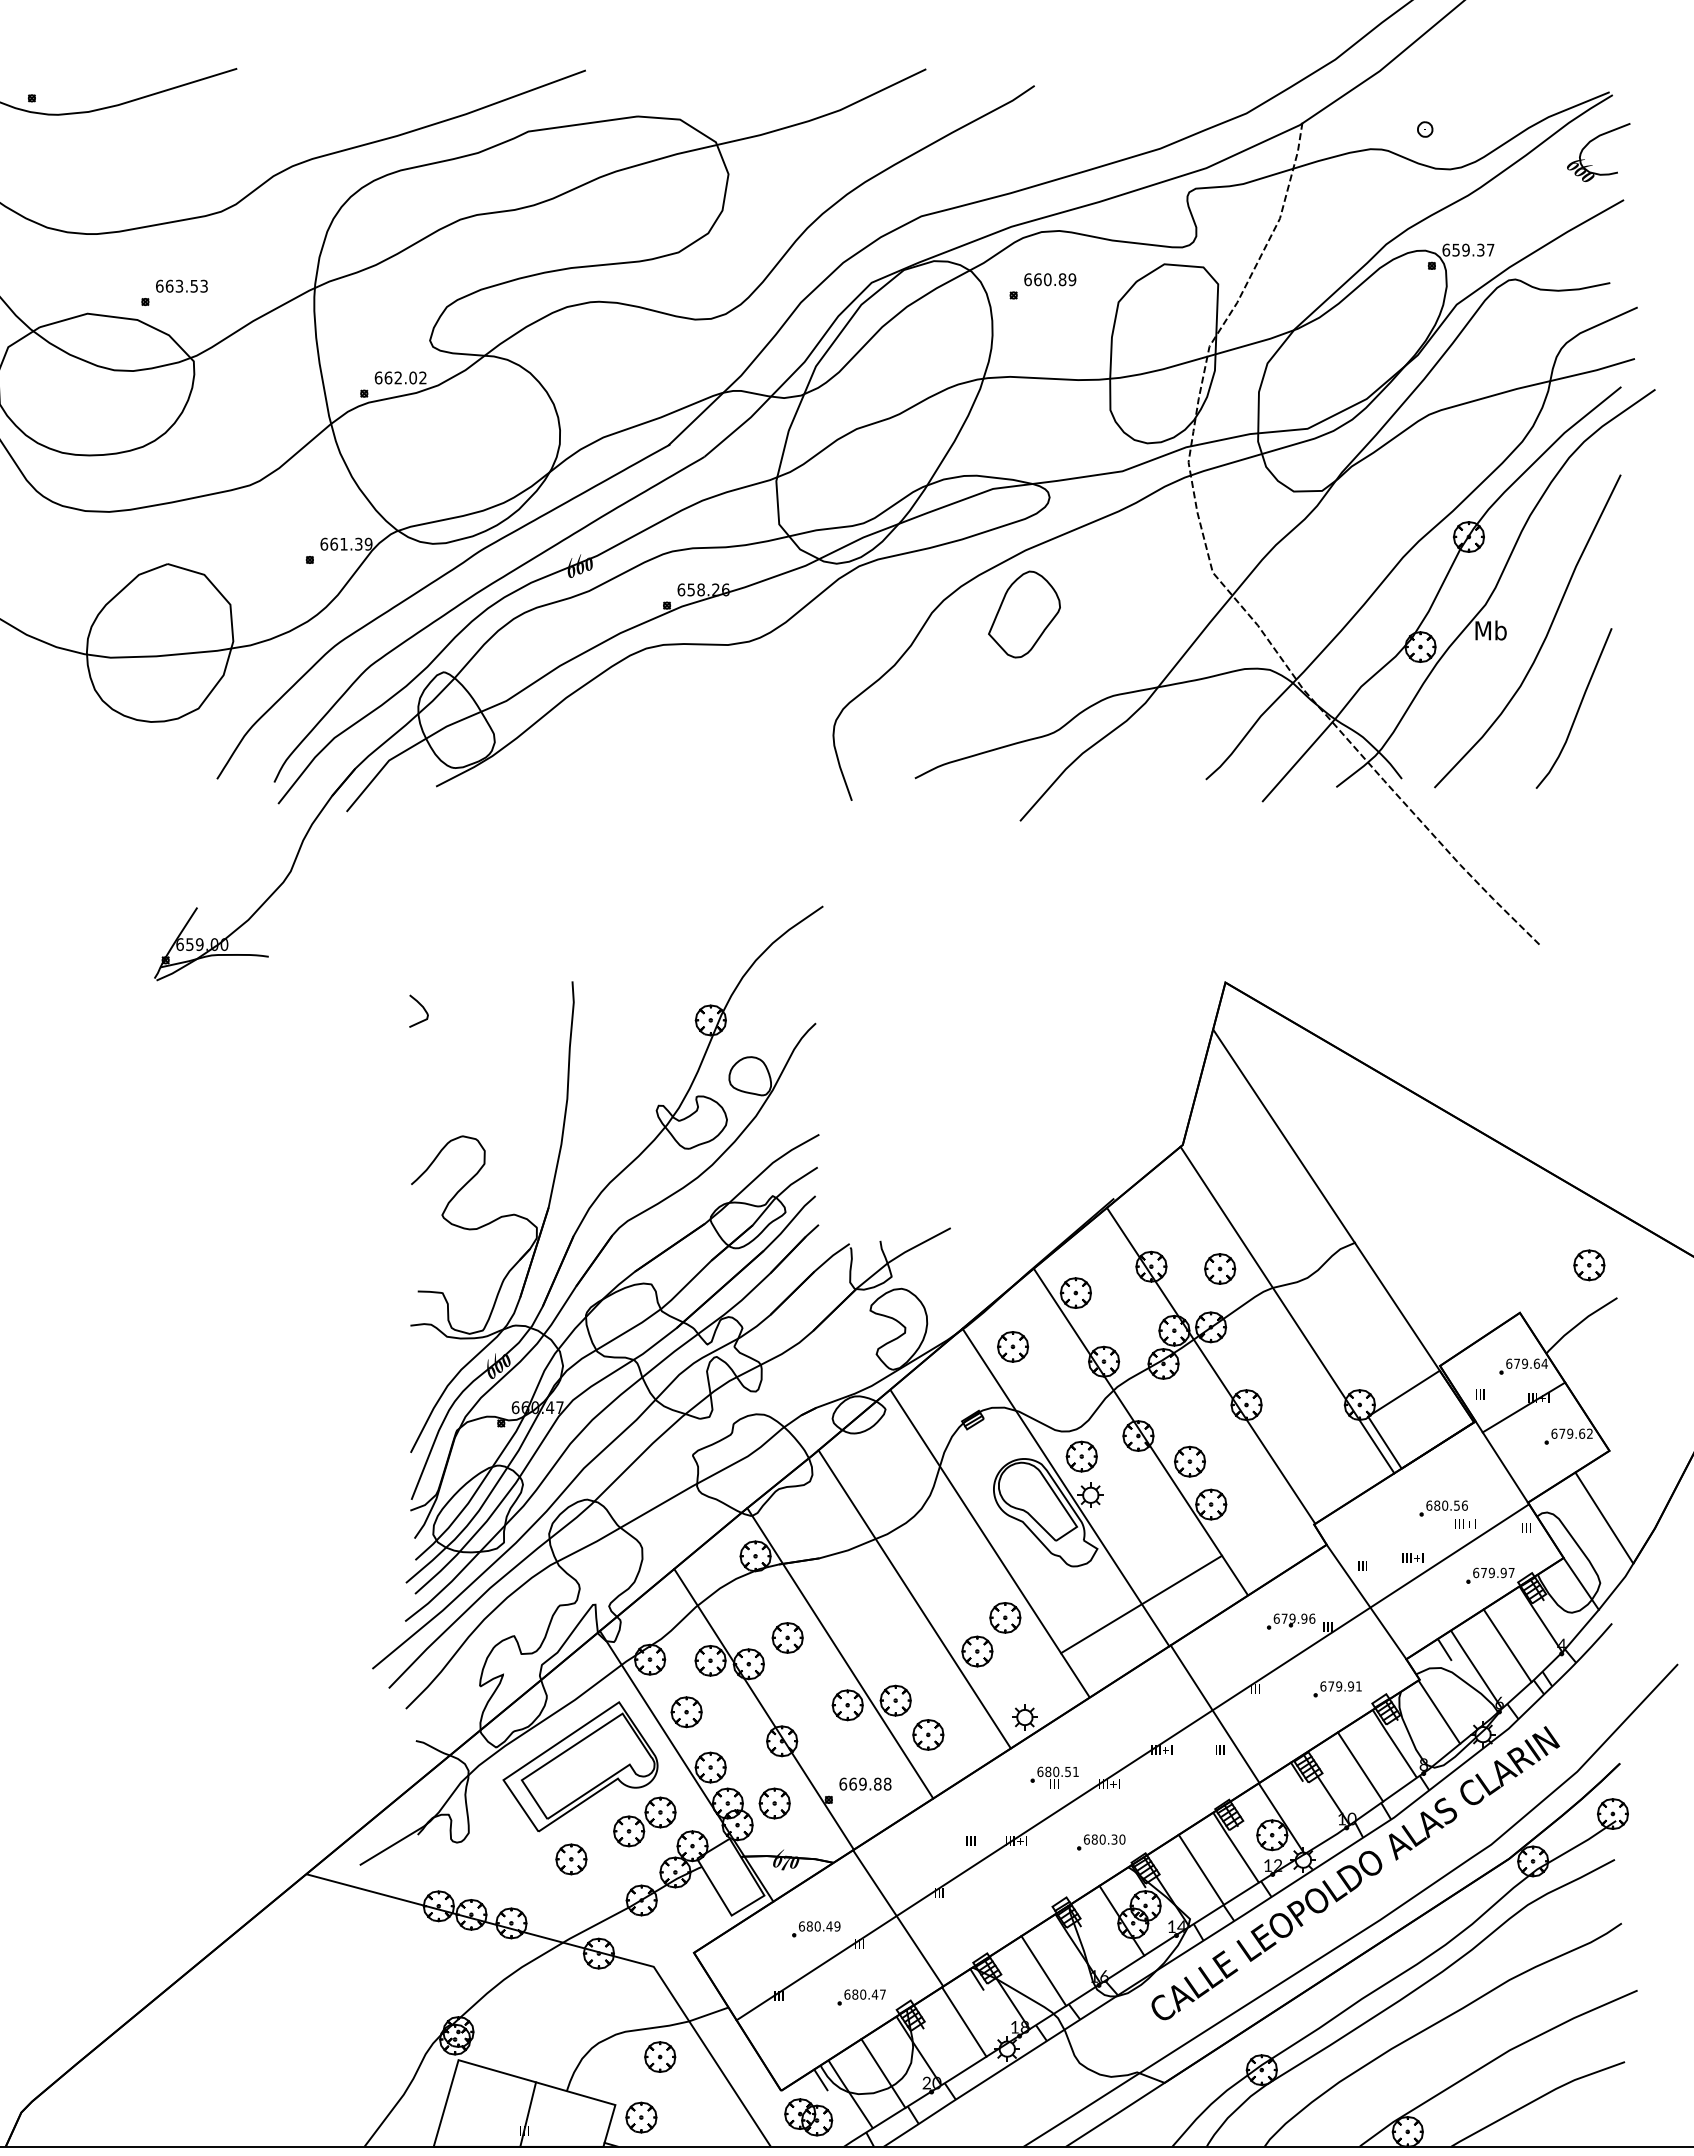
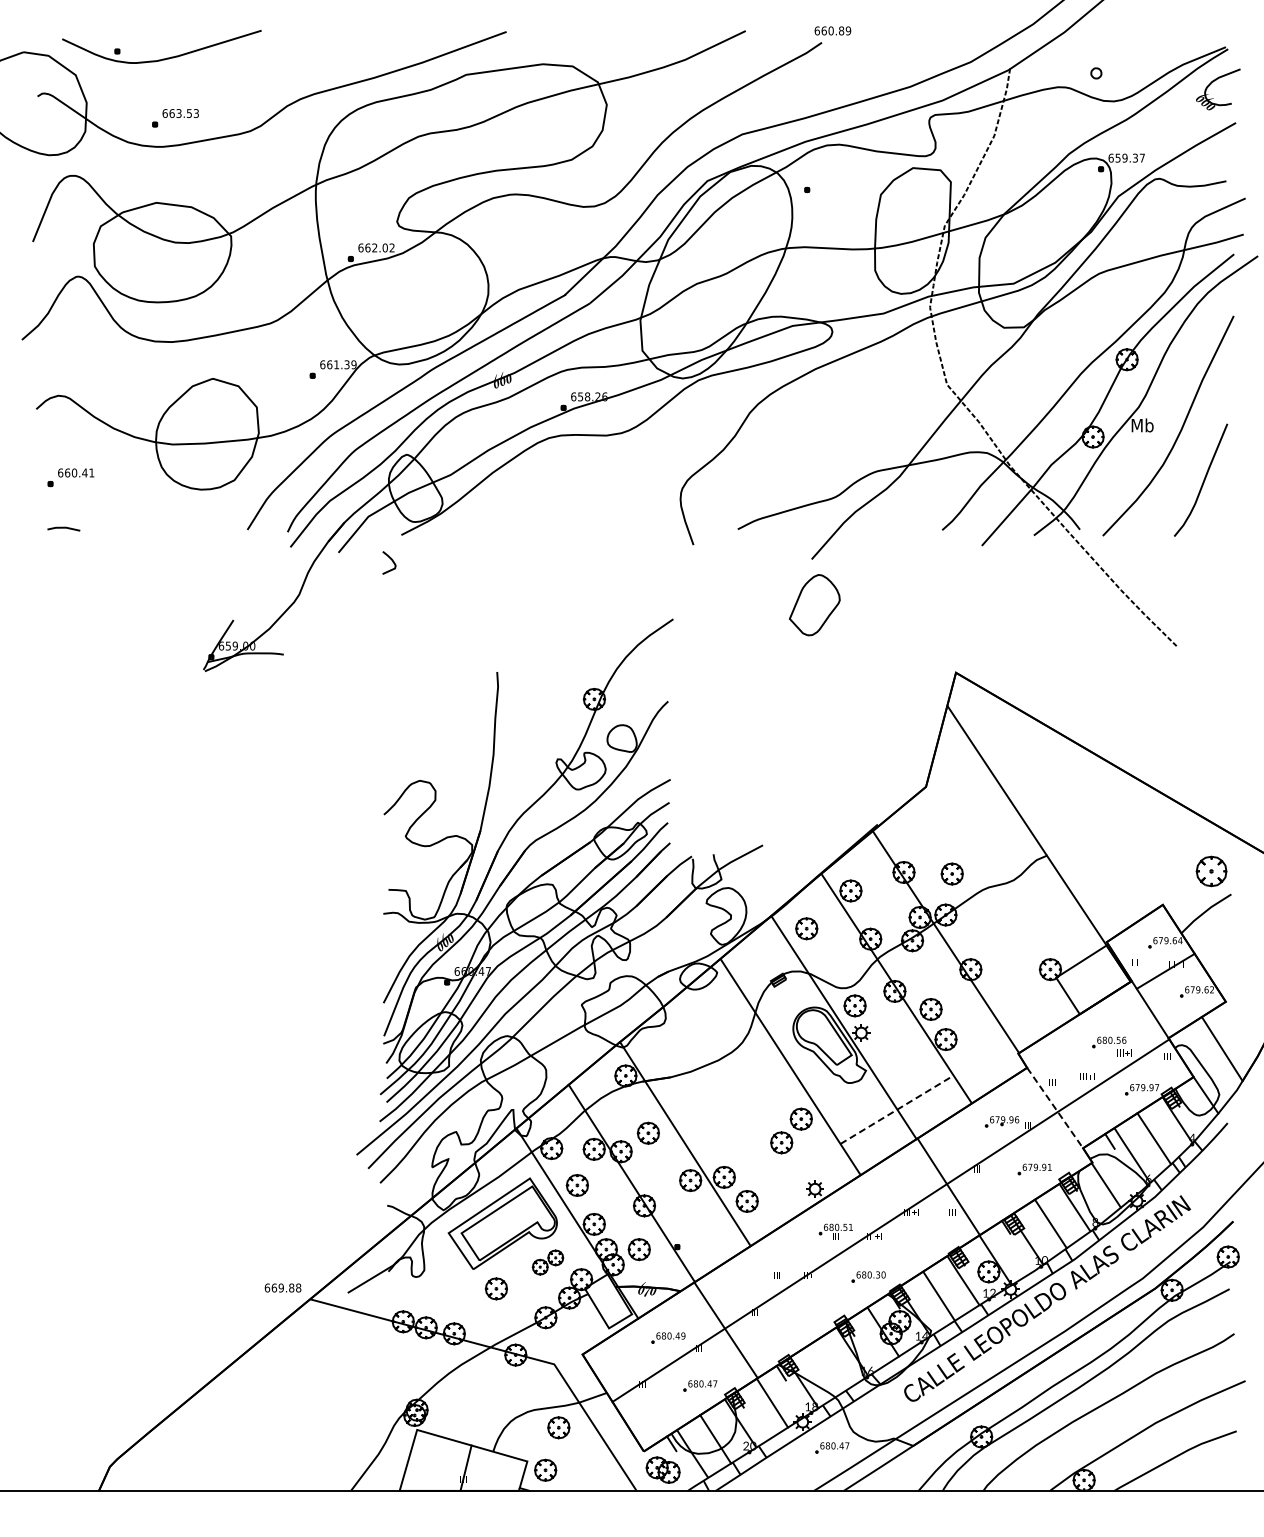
text: (1049, 279) -> (832, 30), moved
part: (174, 293) -> (175, 118), moved
part: (1024, 614) -> (814, 605), moved
curve: (422, 1007) -> (391, 560), moved
part: (1589, 1265) -> (1211, 871), size x1.4
line: (1287, 1309) -> (999, 902), removed
line: (914, 1598) -> (737, 1105), removed
line: (1367, 1602) -> (1055, 1108), solid -> dashed
line: (1142, 1604) -> (897, 1109), solid -> dashed
text: (864, 1783) -> (282, 1287), moved
part: (644, 1821) -> (547, 1262), size x0.7
line: (1043, 1969) -> (828, 1366), removed
part: (1049, 2085) -> (832, 1447), added

